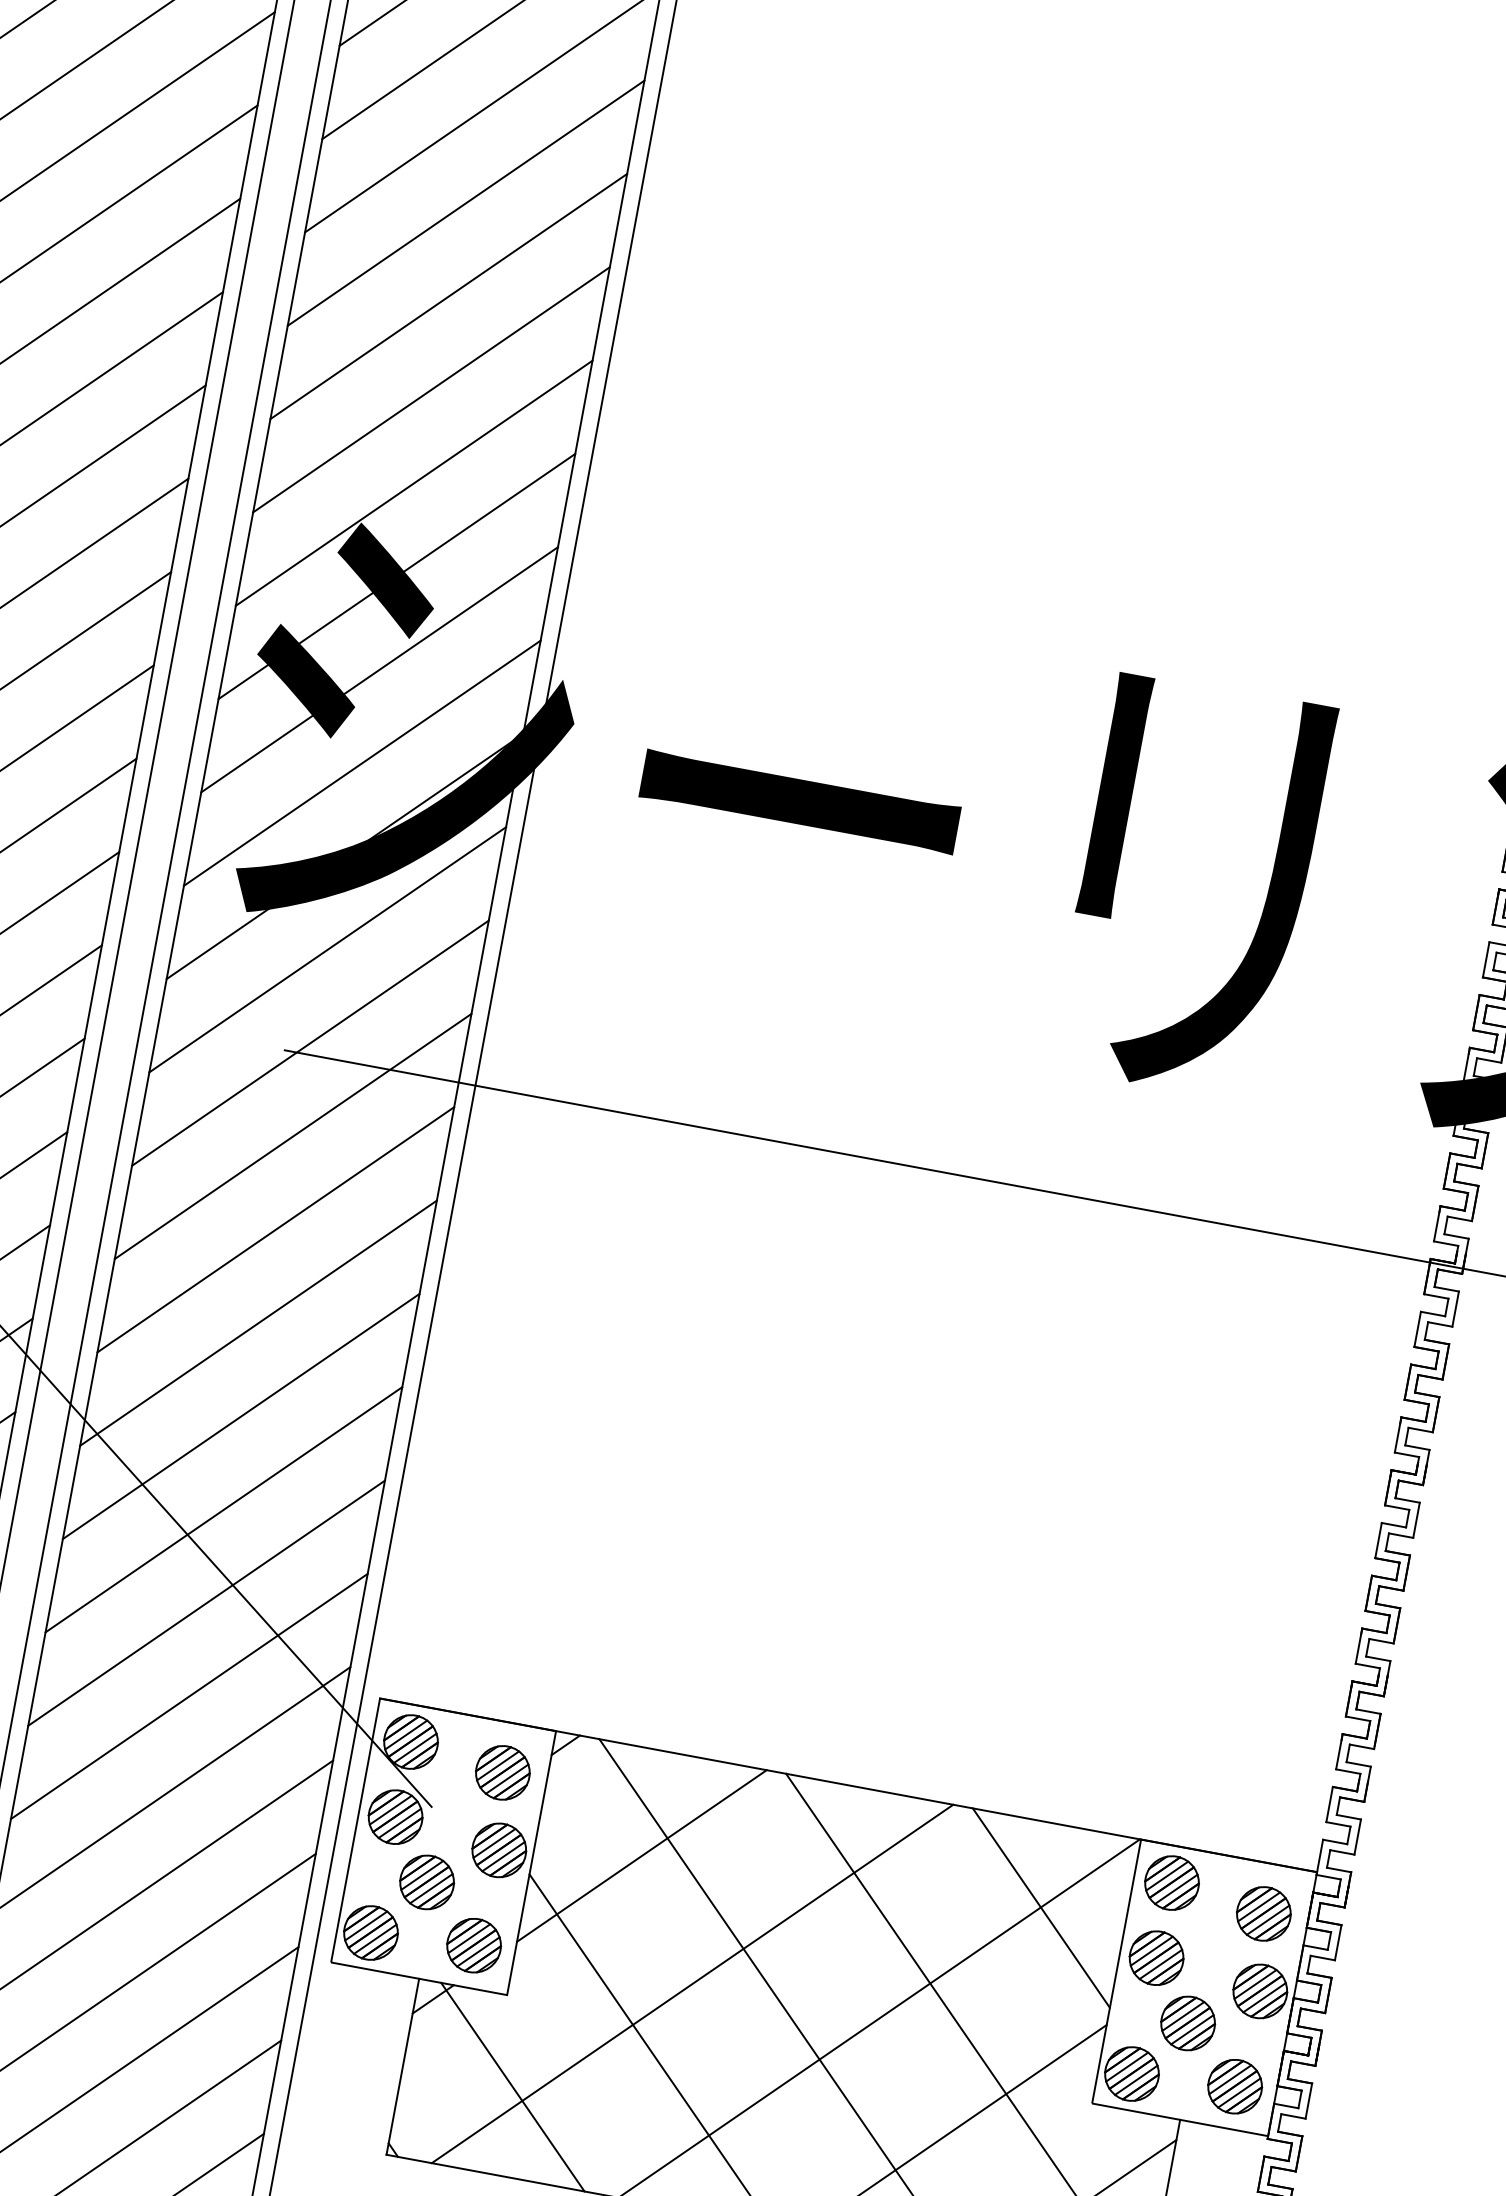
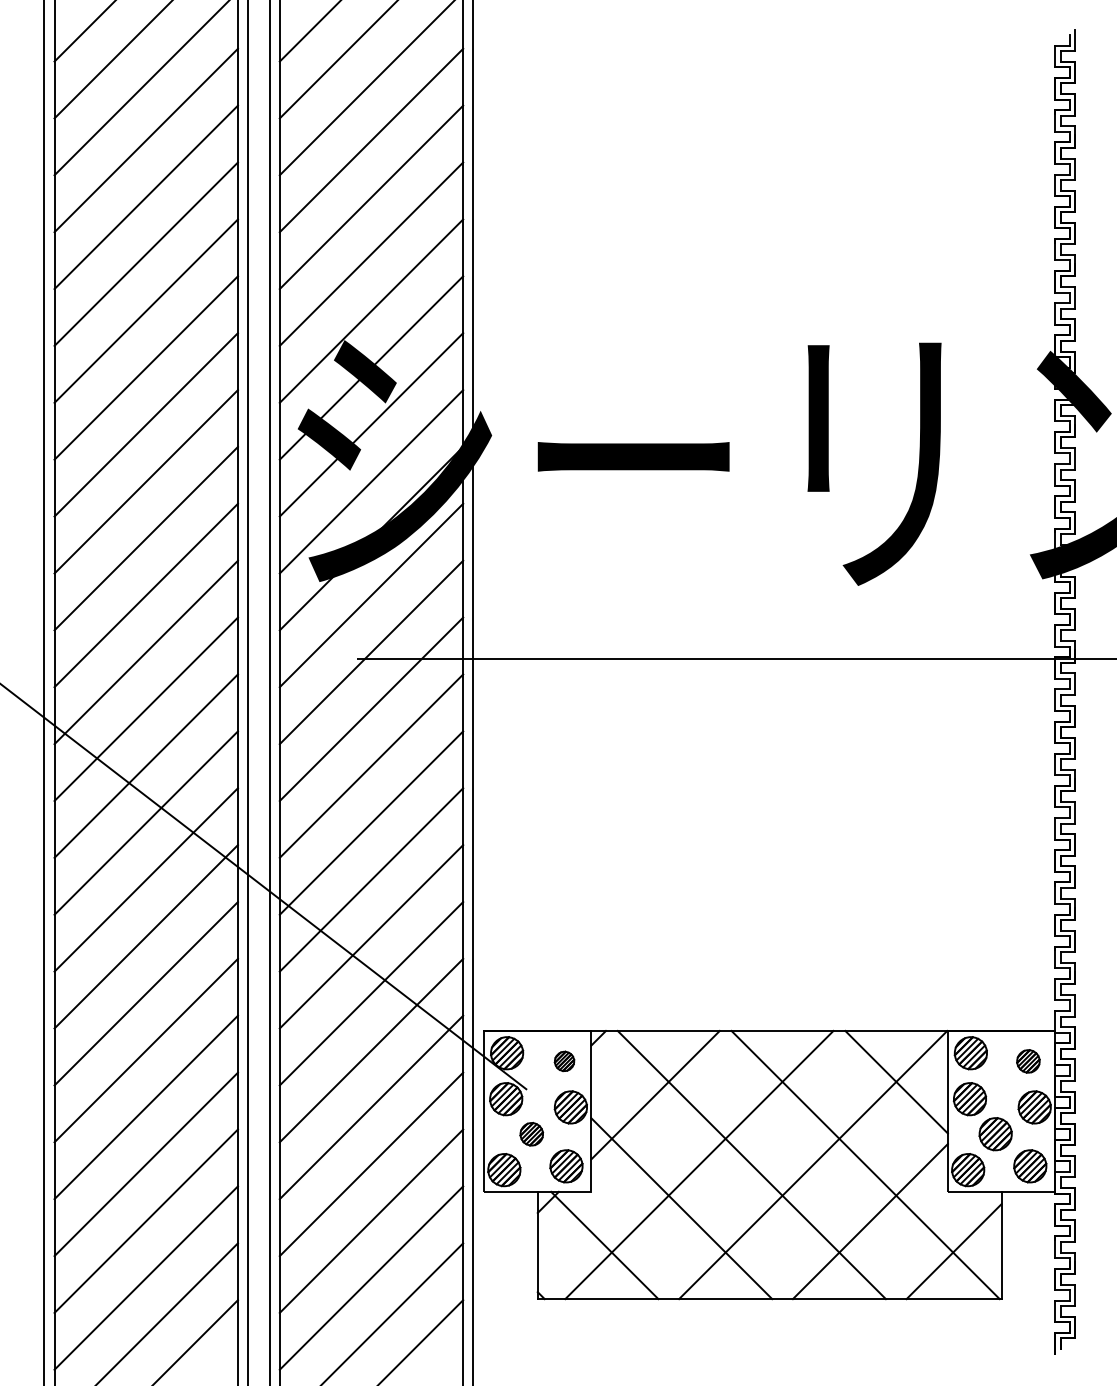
part: (502, 1773) -> (564, 1061), size x0.6
part: (426, 1882) -> (531, 1134), size x0.7
part: (1264, 1914) -> (1028, 1061), size x0.7

